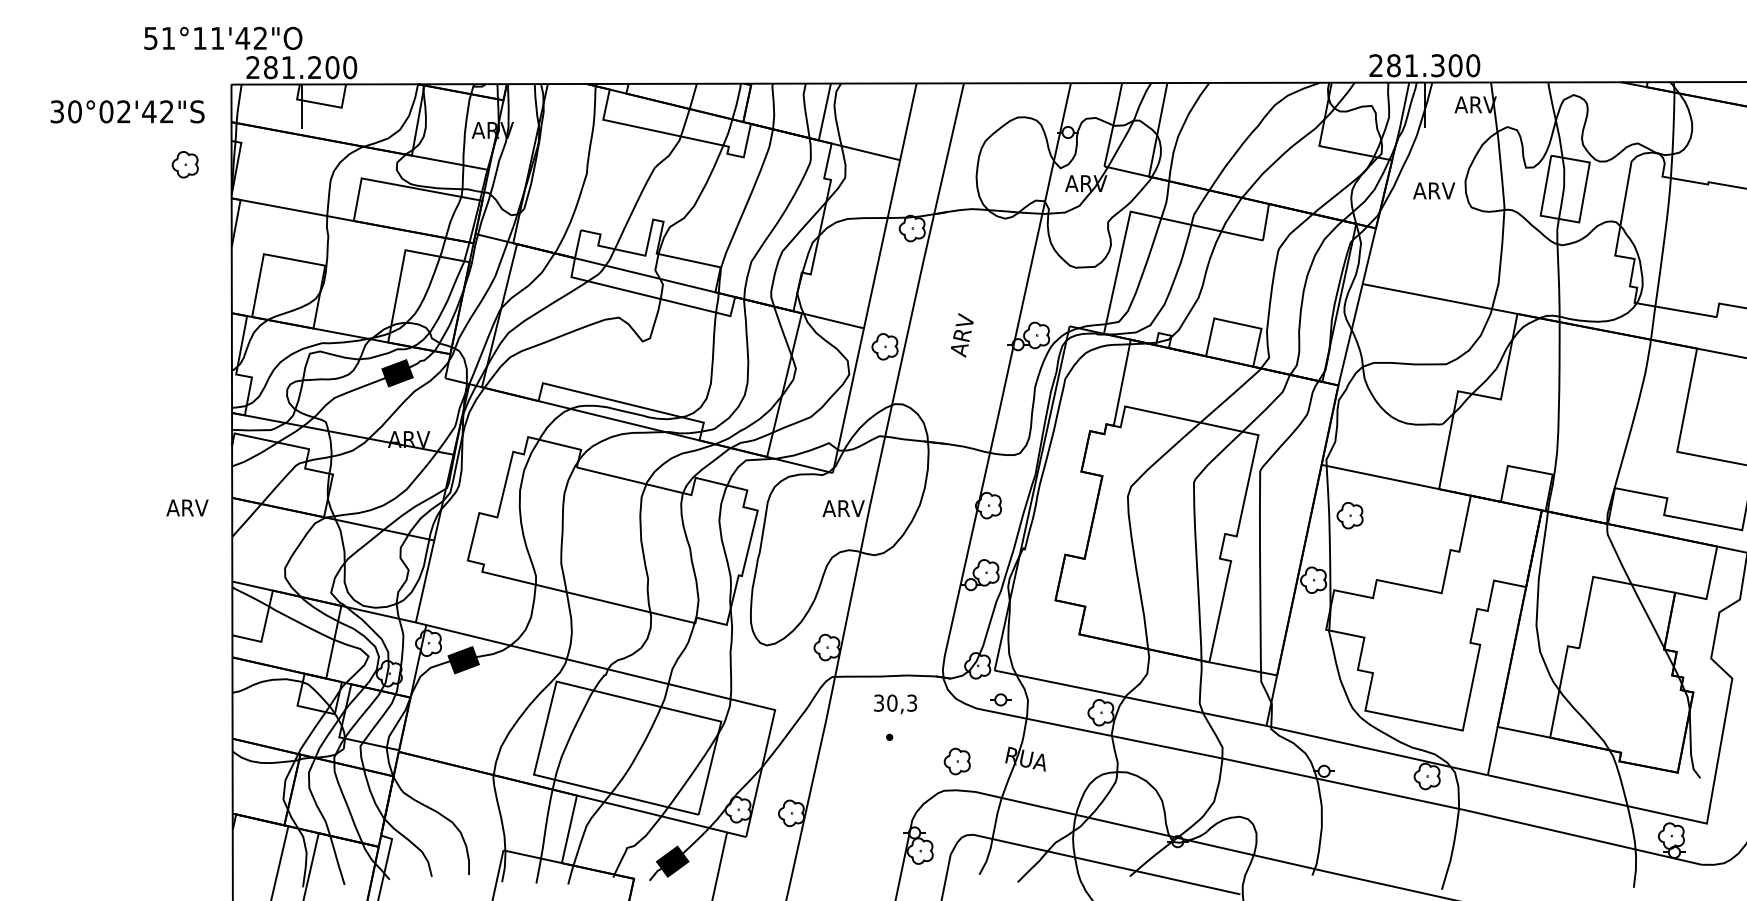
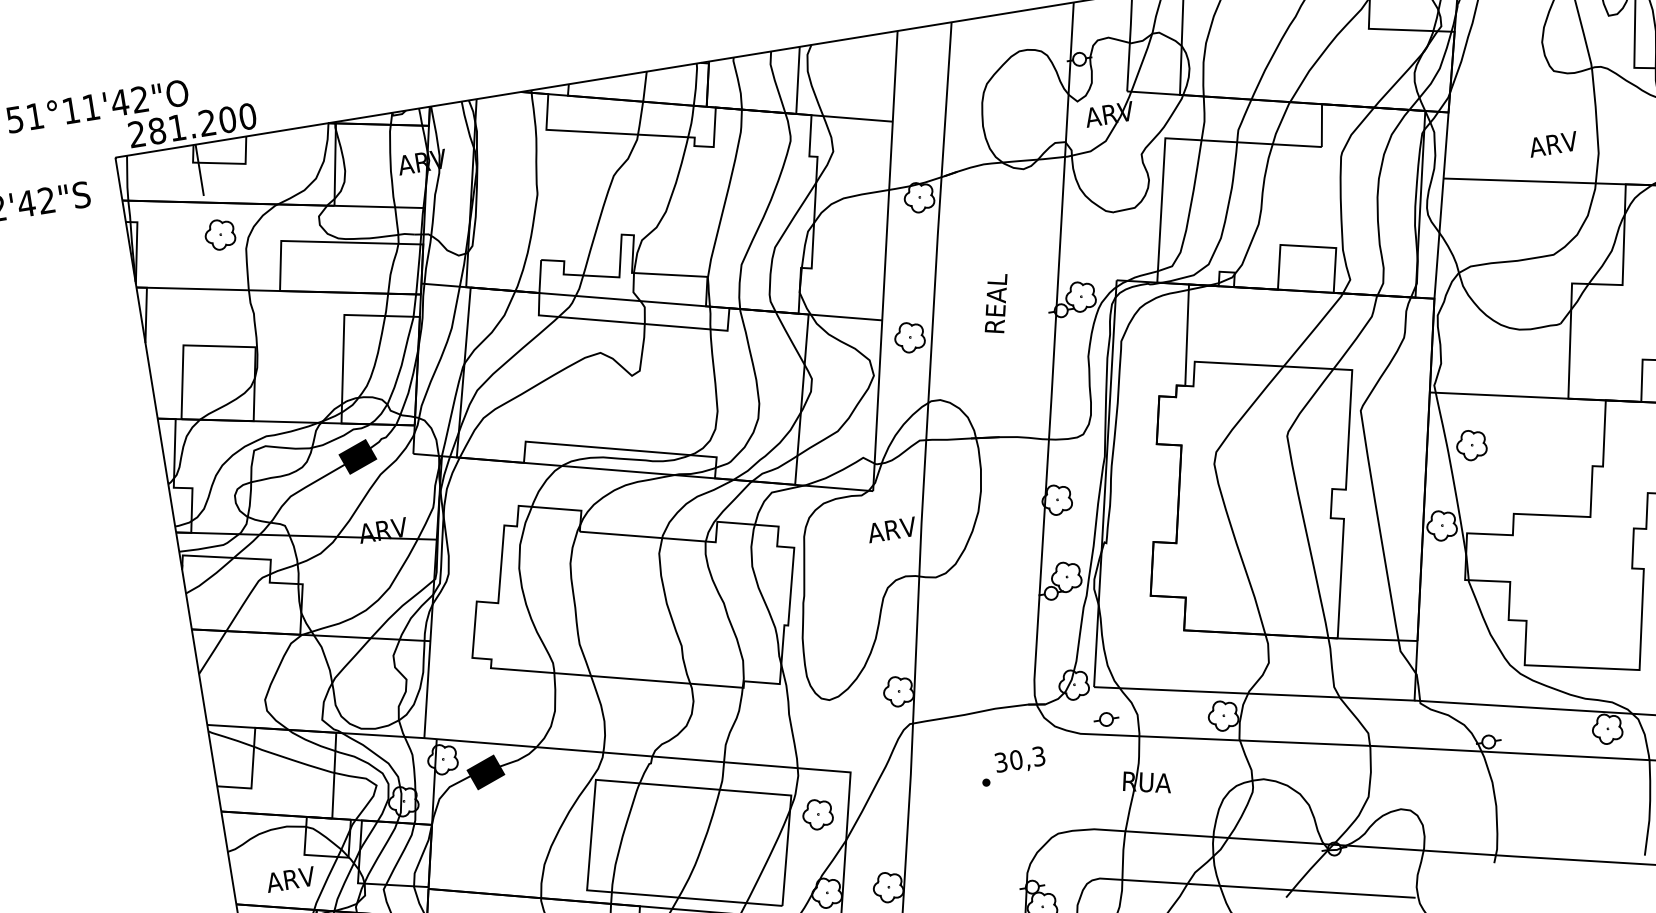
part: (184, 164) -> (219, 234), moved
text: (1434, 190) -> (1553, 143), moved
text: (963, 331) -> (996, 305), ARV -> REAL
text: (187, 507) -> (290, 878), moved
text: (895, 704) -> (1020, 760), moved
part: (956, 761) -> (816, 814), moved

